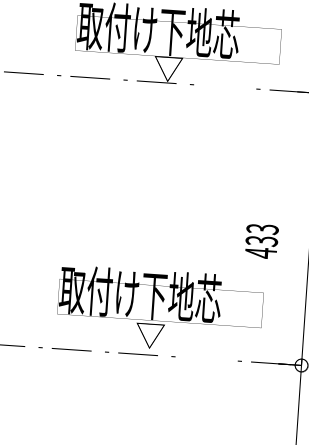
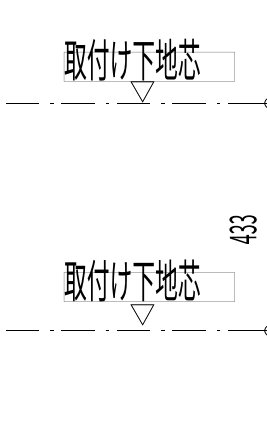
line: (222, 87) -> (188, 103), added
text: (261, 241) -> (242, 229), moved
line: (203, 358) -> (188, 330), added

